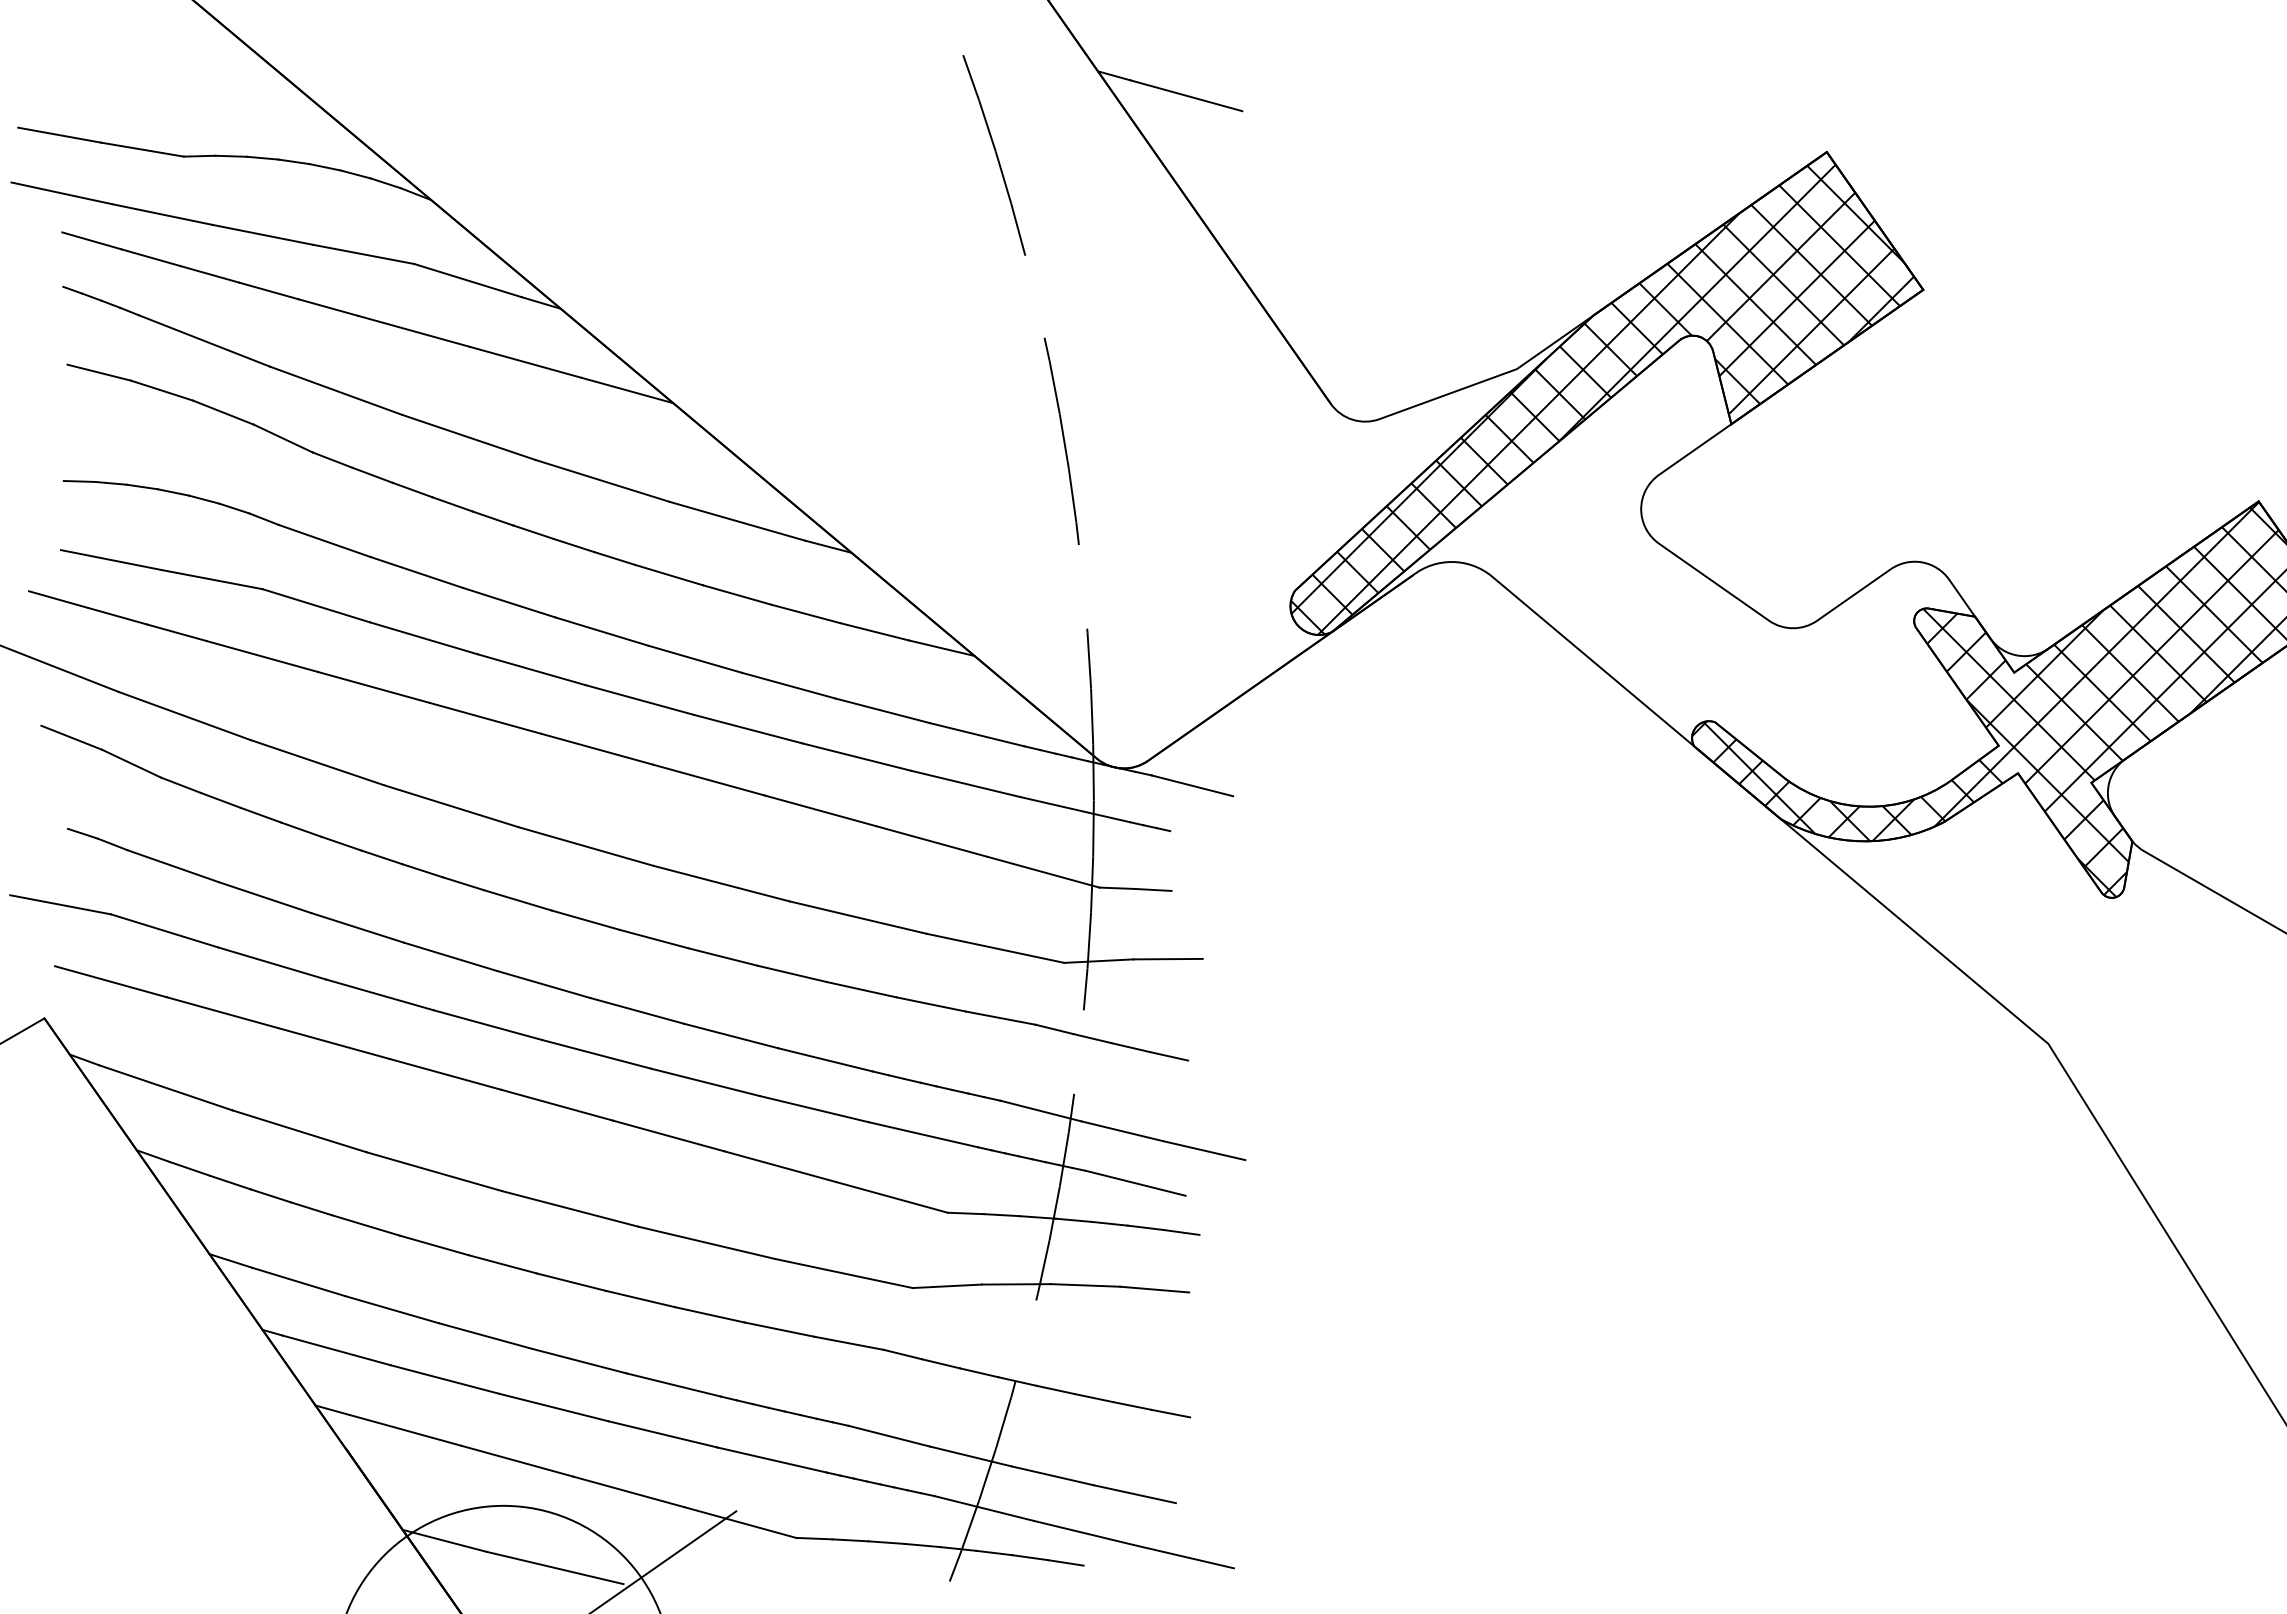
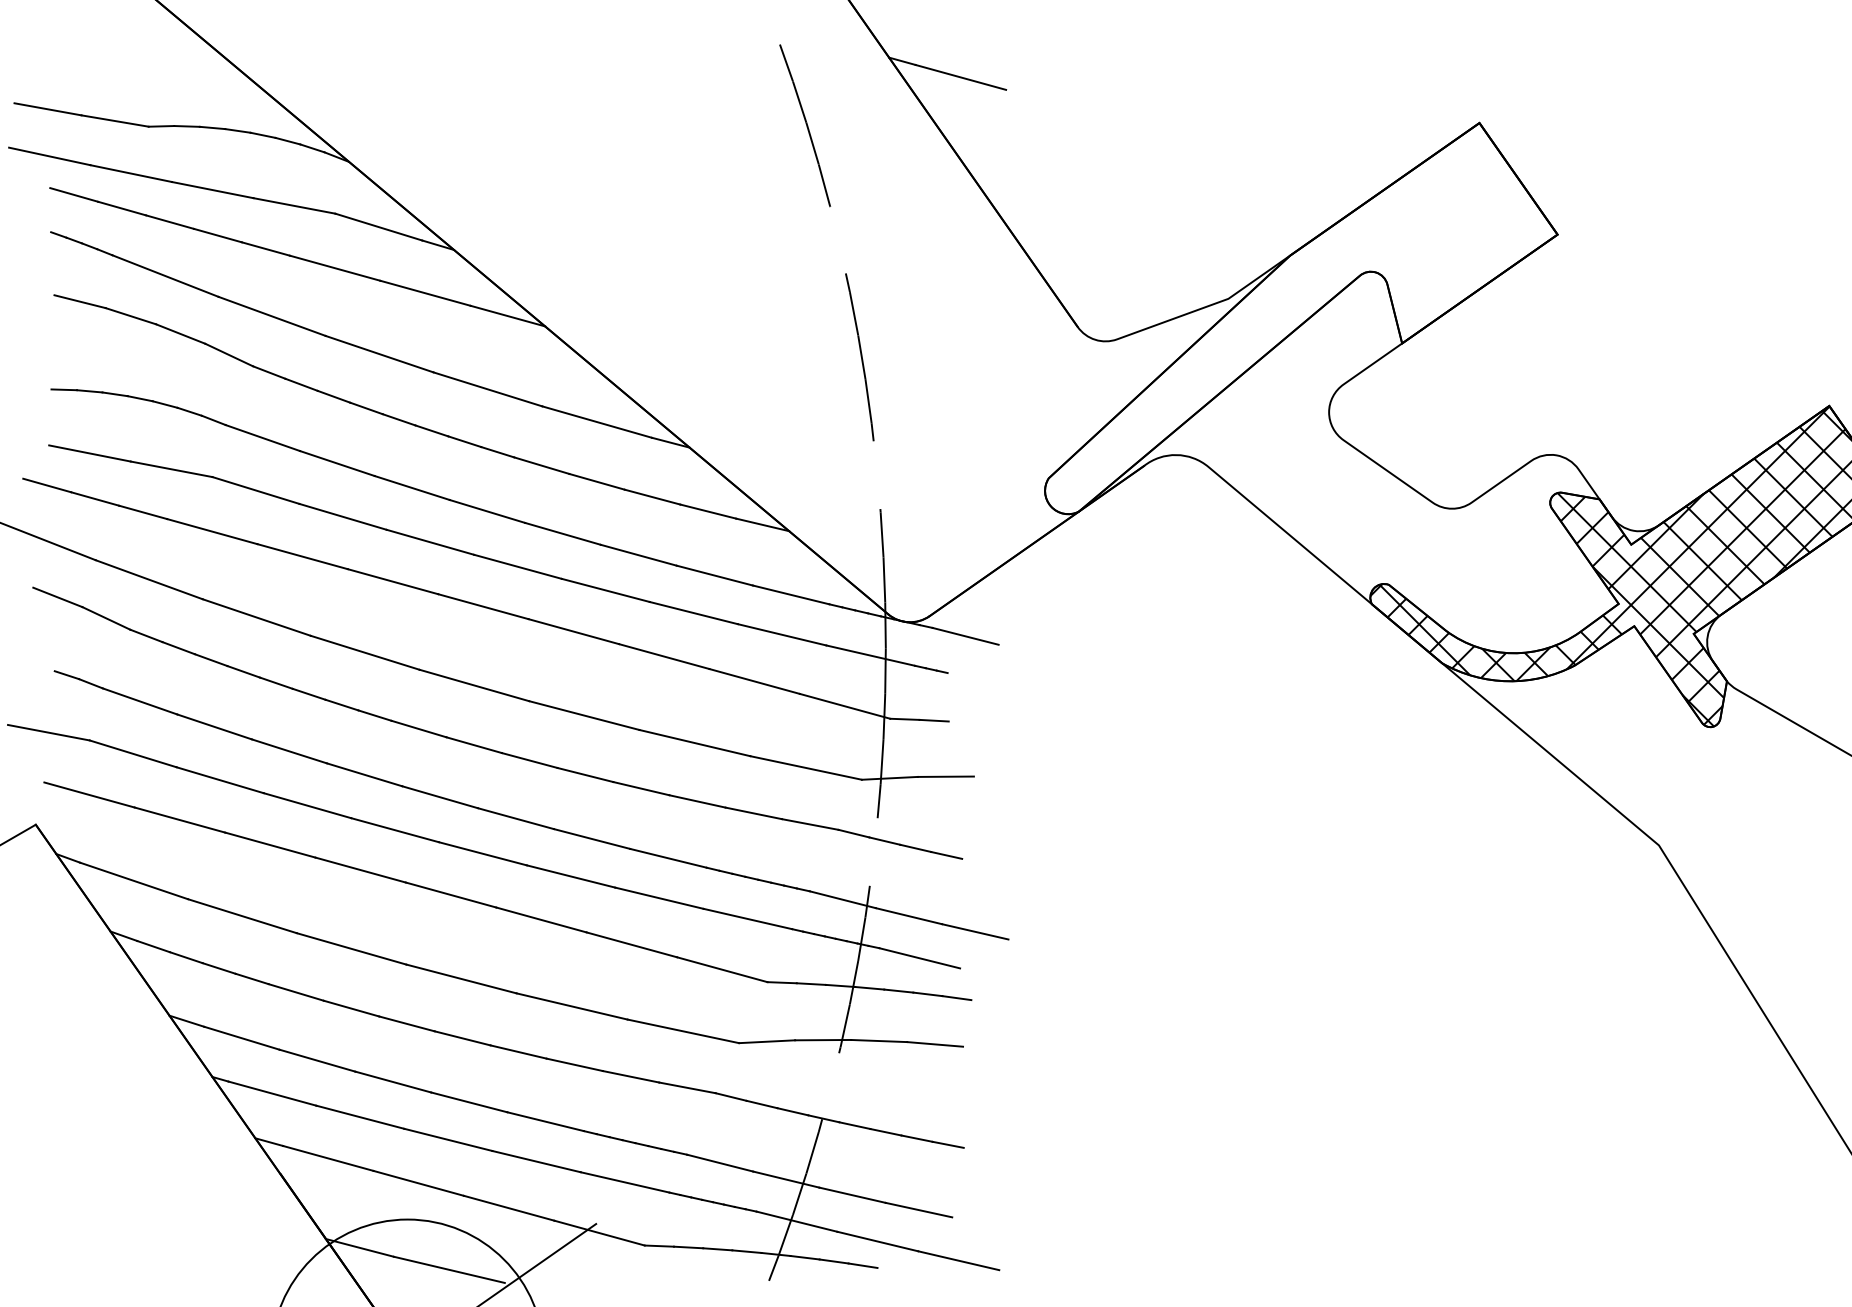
hatch: (1602, 399) -> (1297, 323), removed

